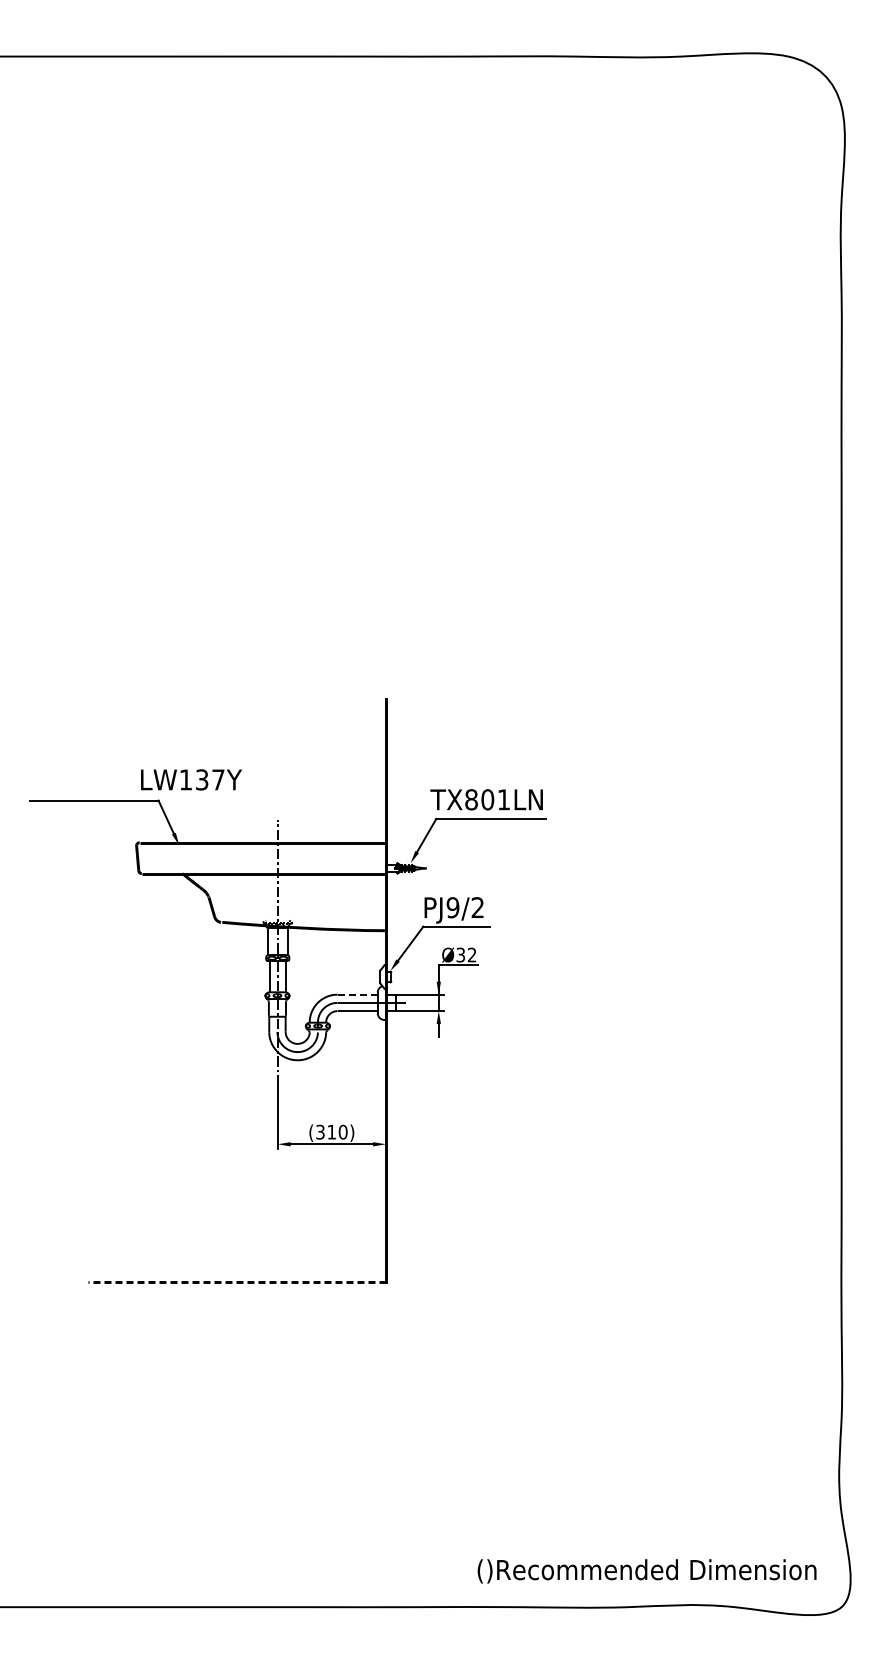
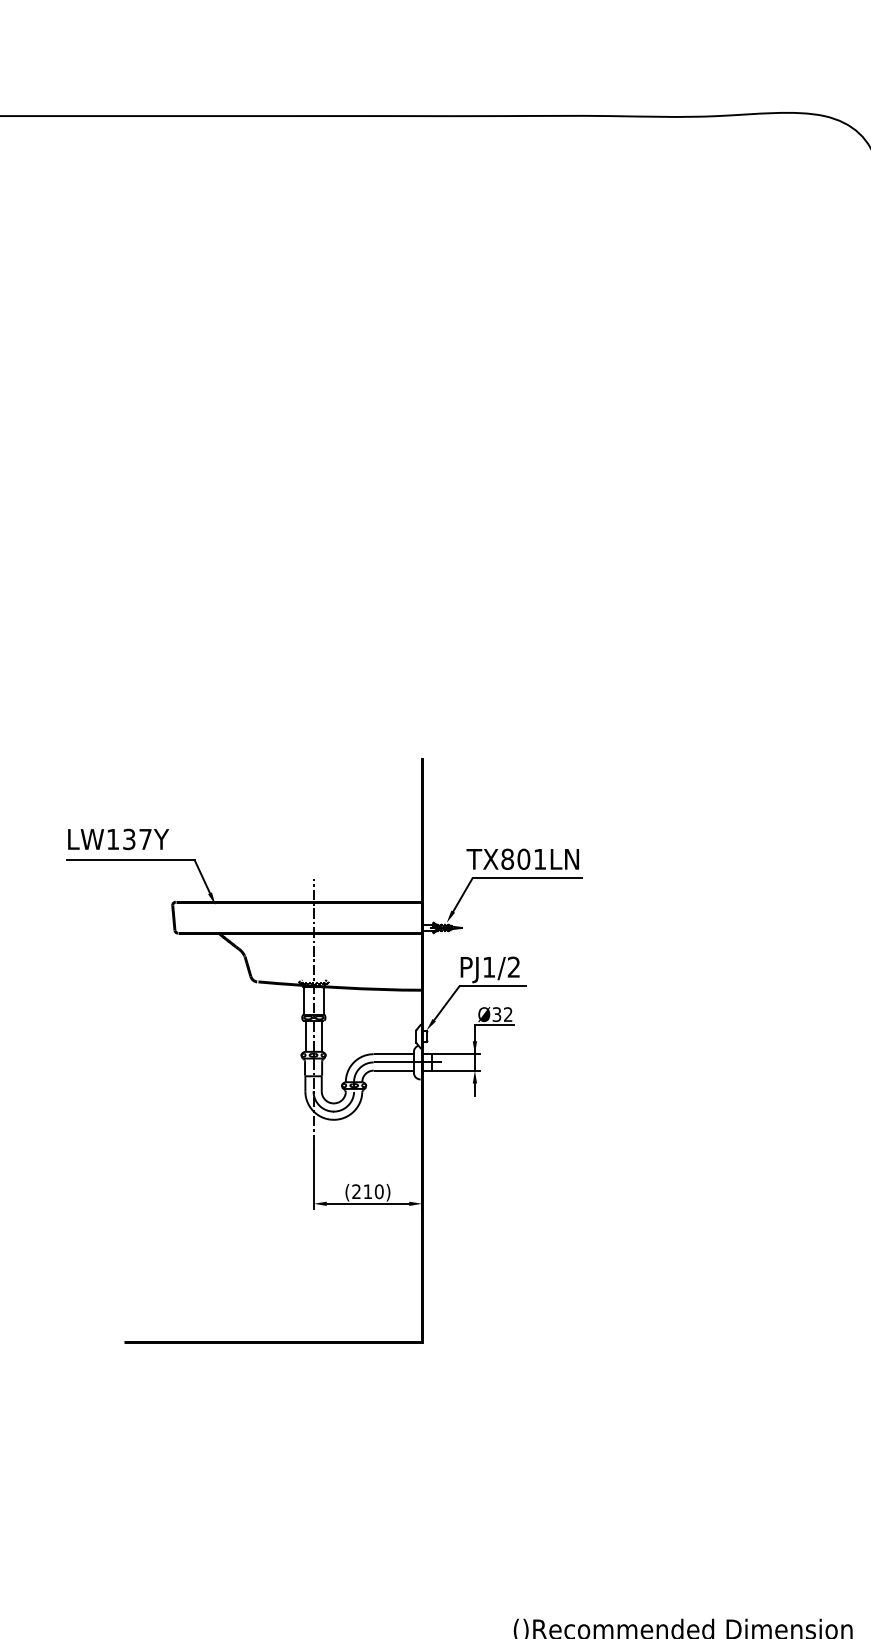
text: (191, 779) -> (118, 839), moved
text: (452, 907) -> (488, 967), PJ9/2 -> PJ1/2
line: (358, 994) -> (394, 1054), dashed -> solid
text: (320, 1132) -> (356, 1192), (310) -> (210)
line: (237, 1282) -> (273, 1342), dashed -> solid

